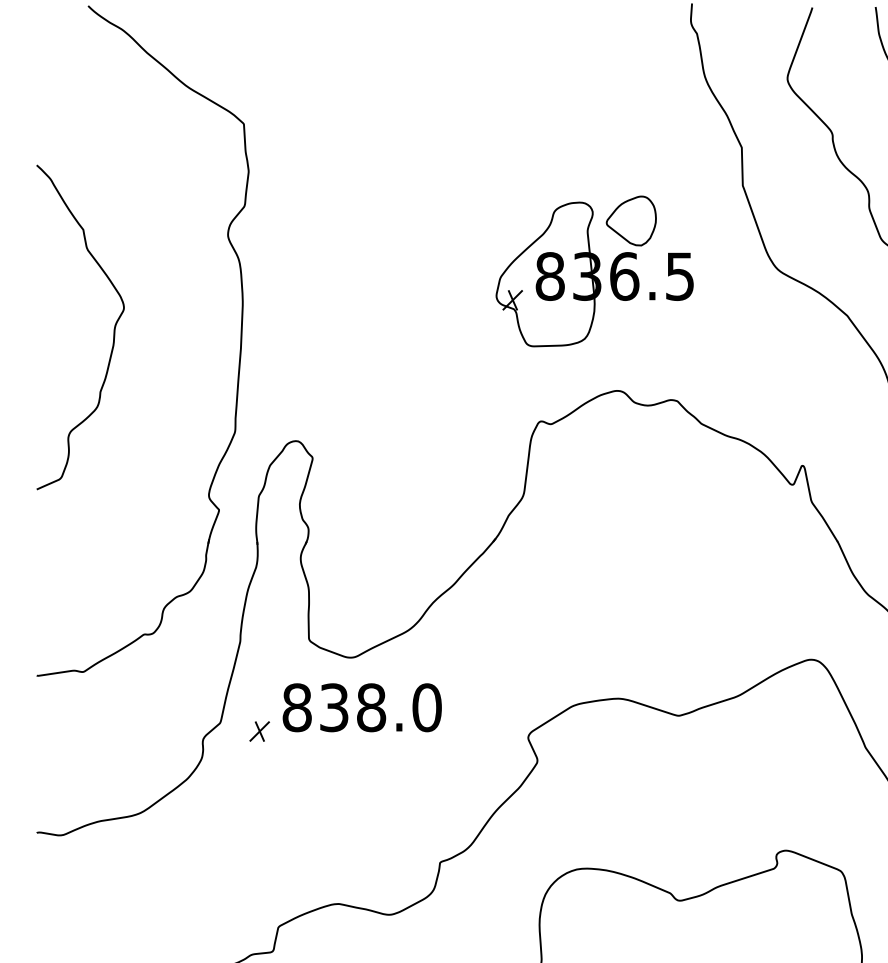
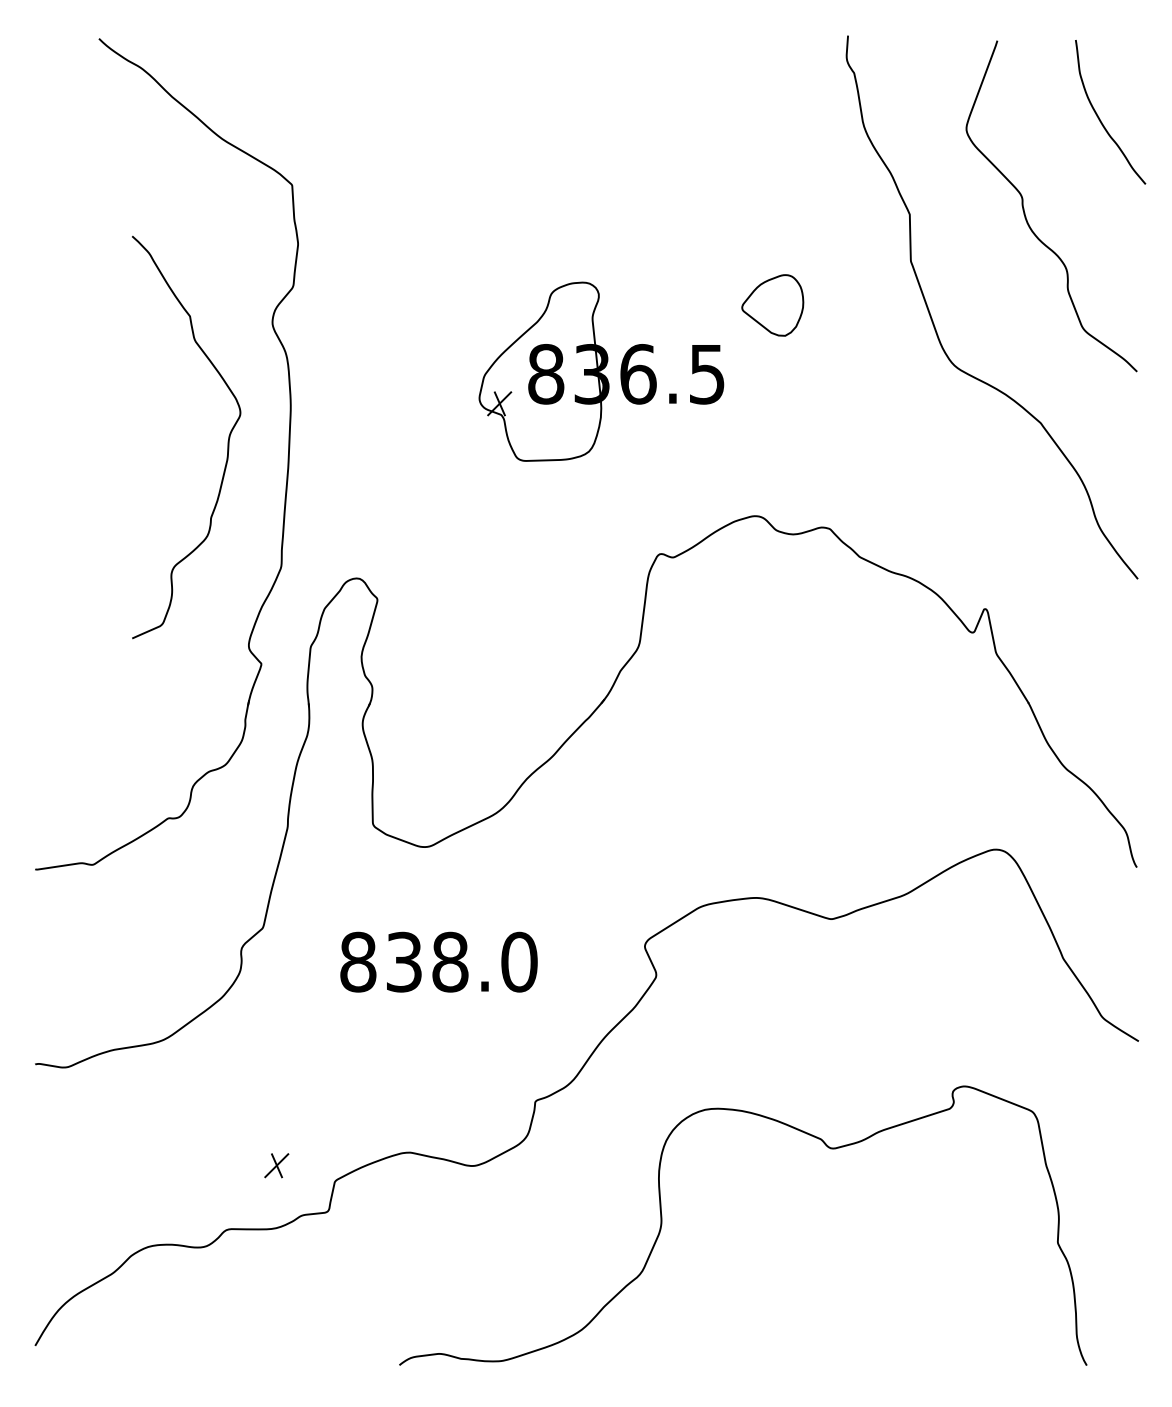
part: (594, 274) -> (601, 371), moved
curve: (113, 330) -> (227, 441), moved
text: (361, 707) -> (438, 961), moved
part: (259, 731) -> (276, 1165), moved

